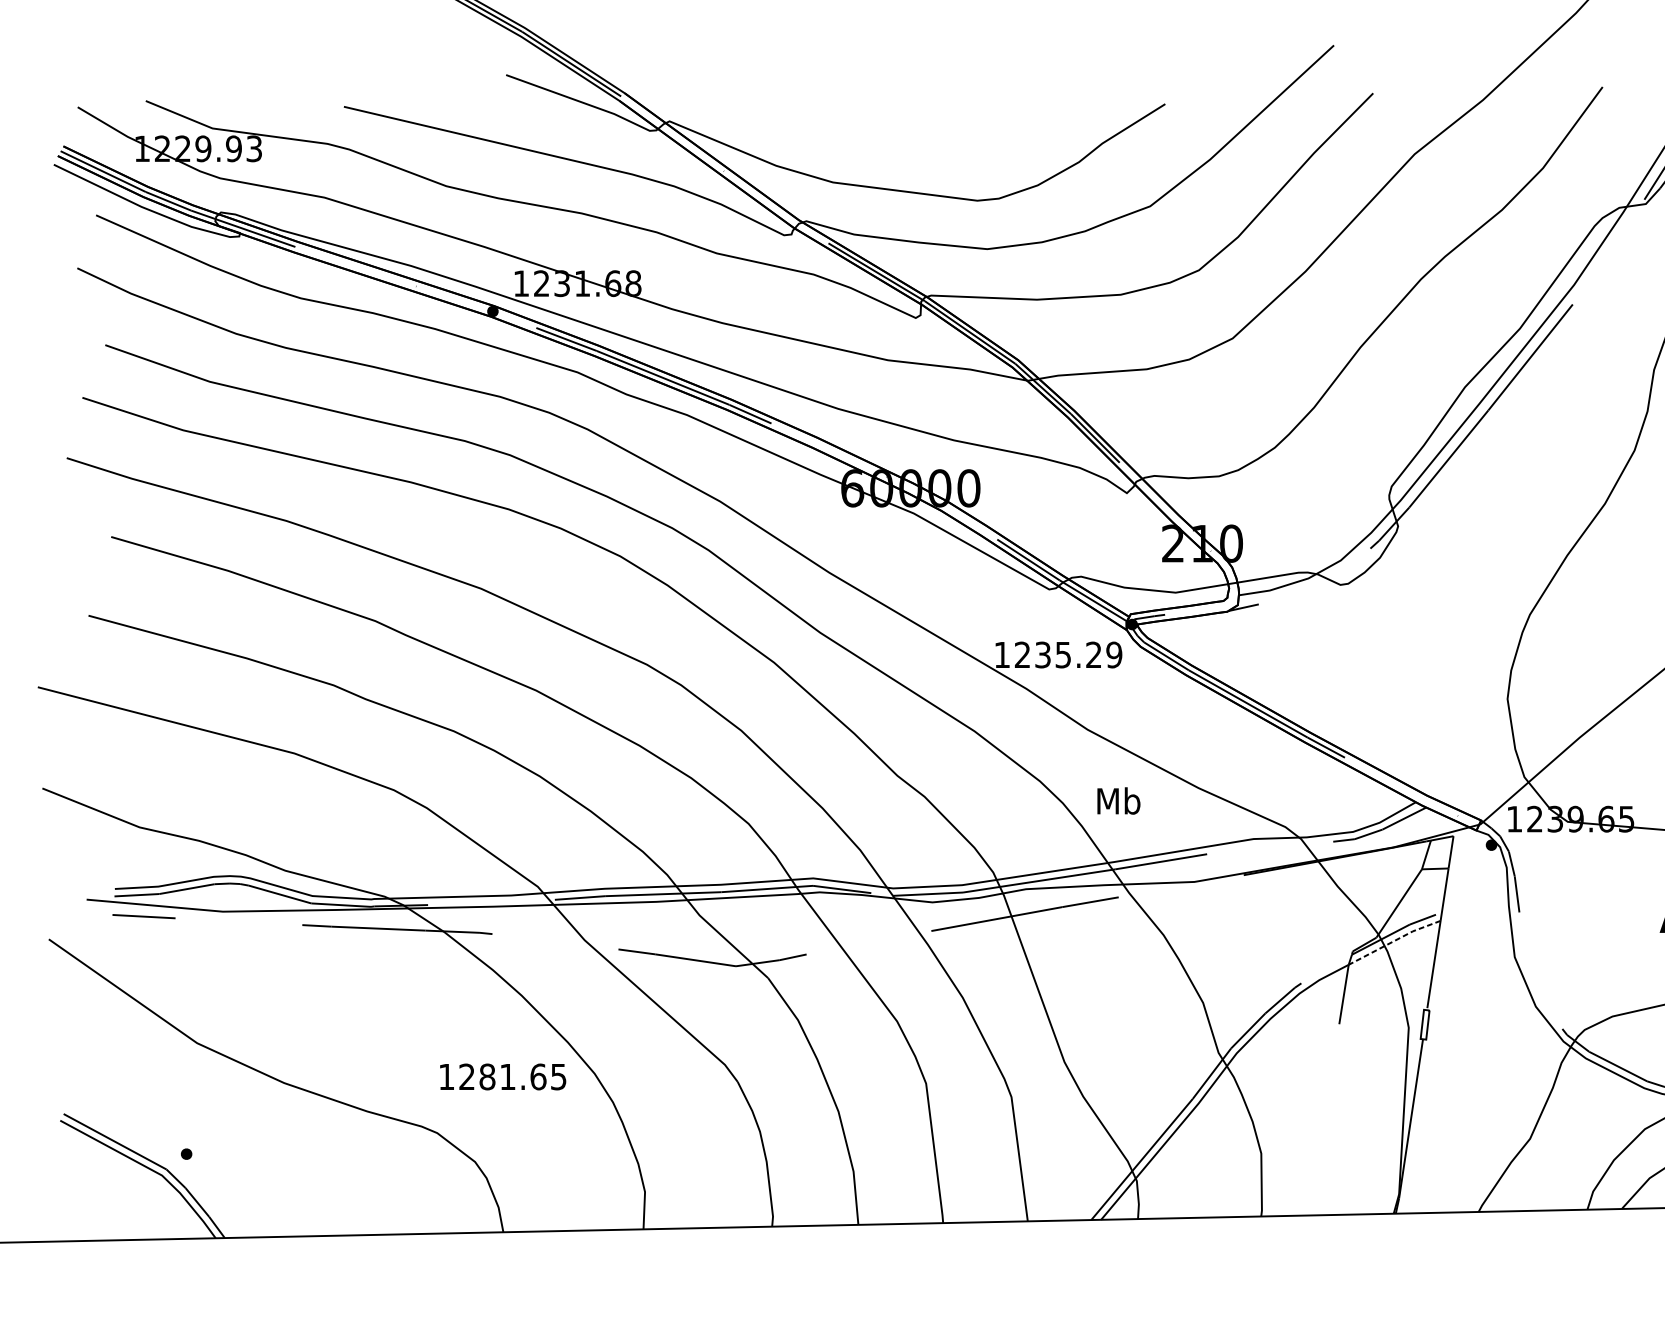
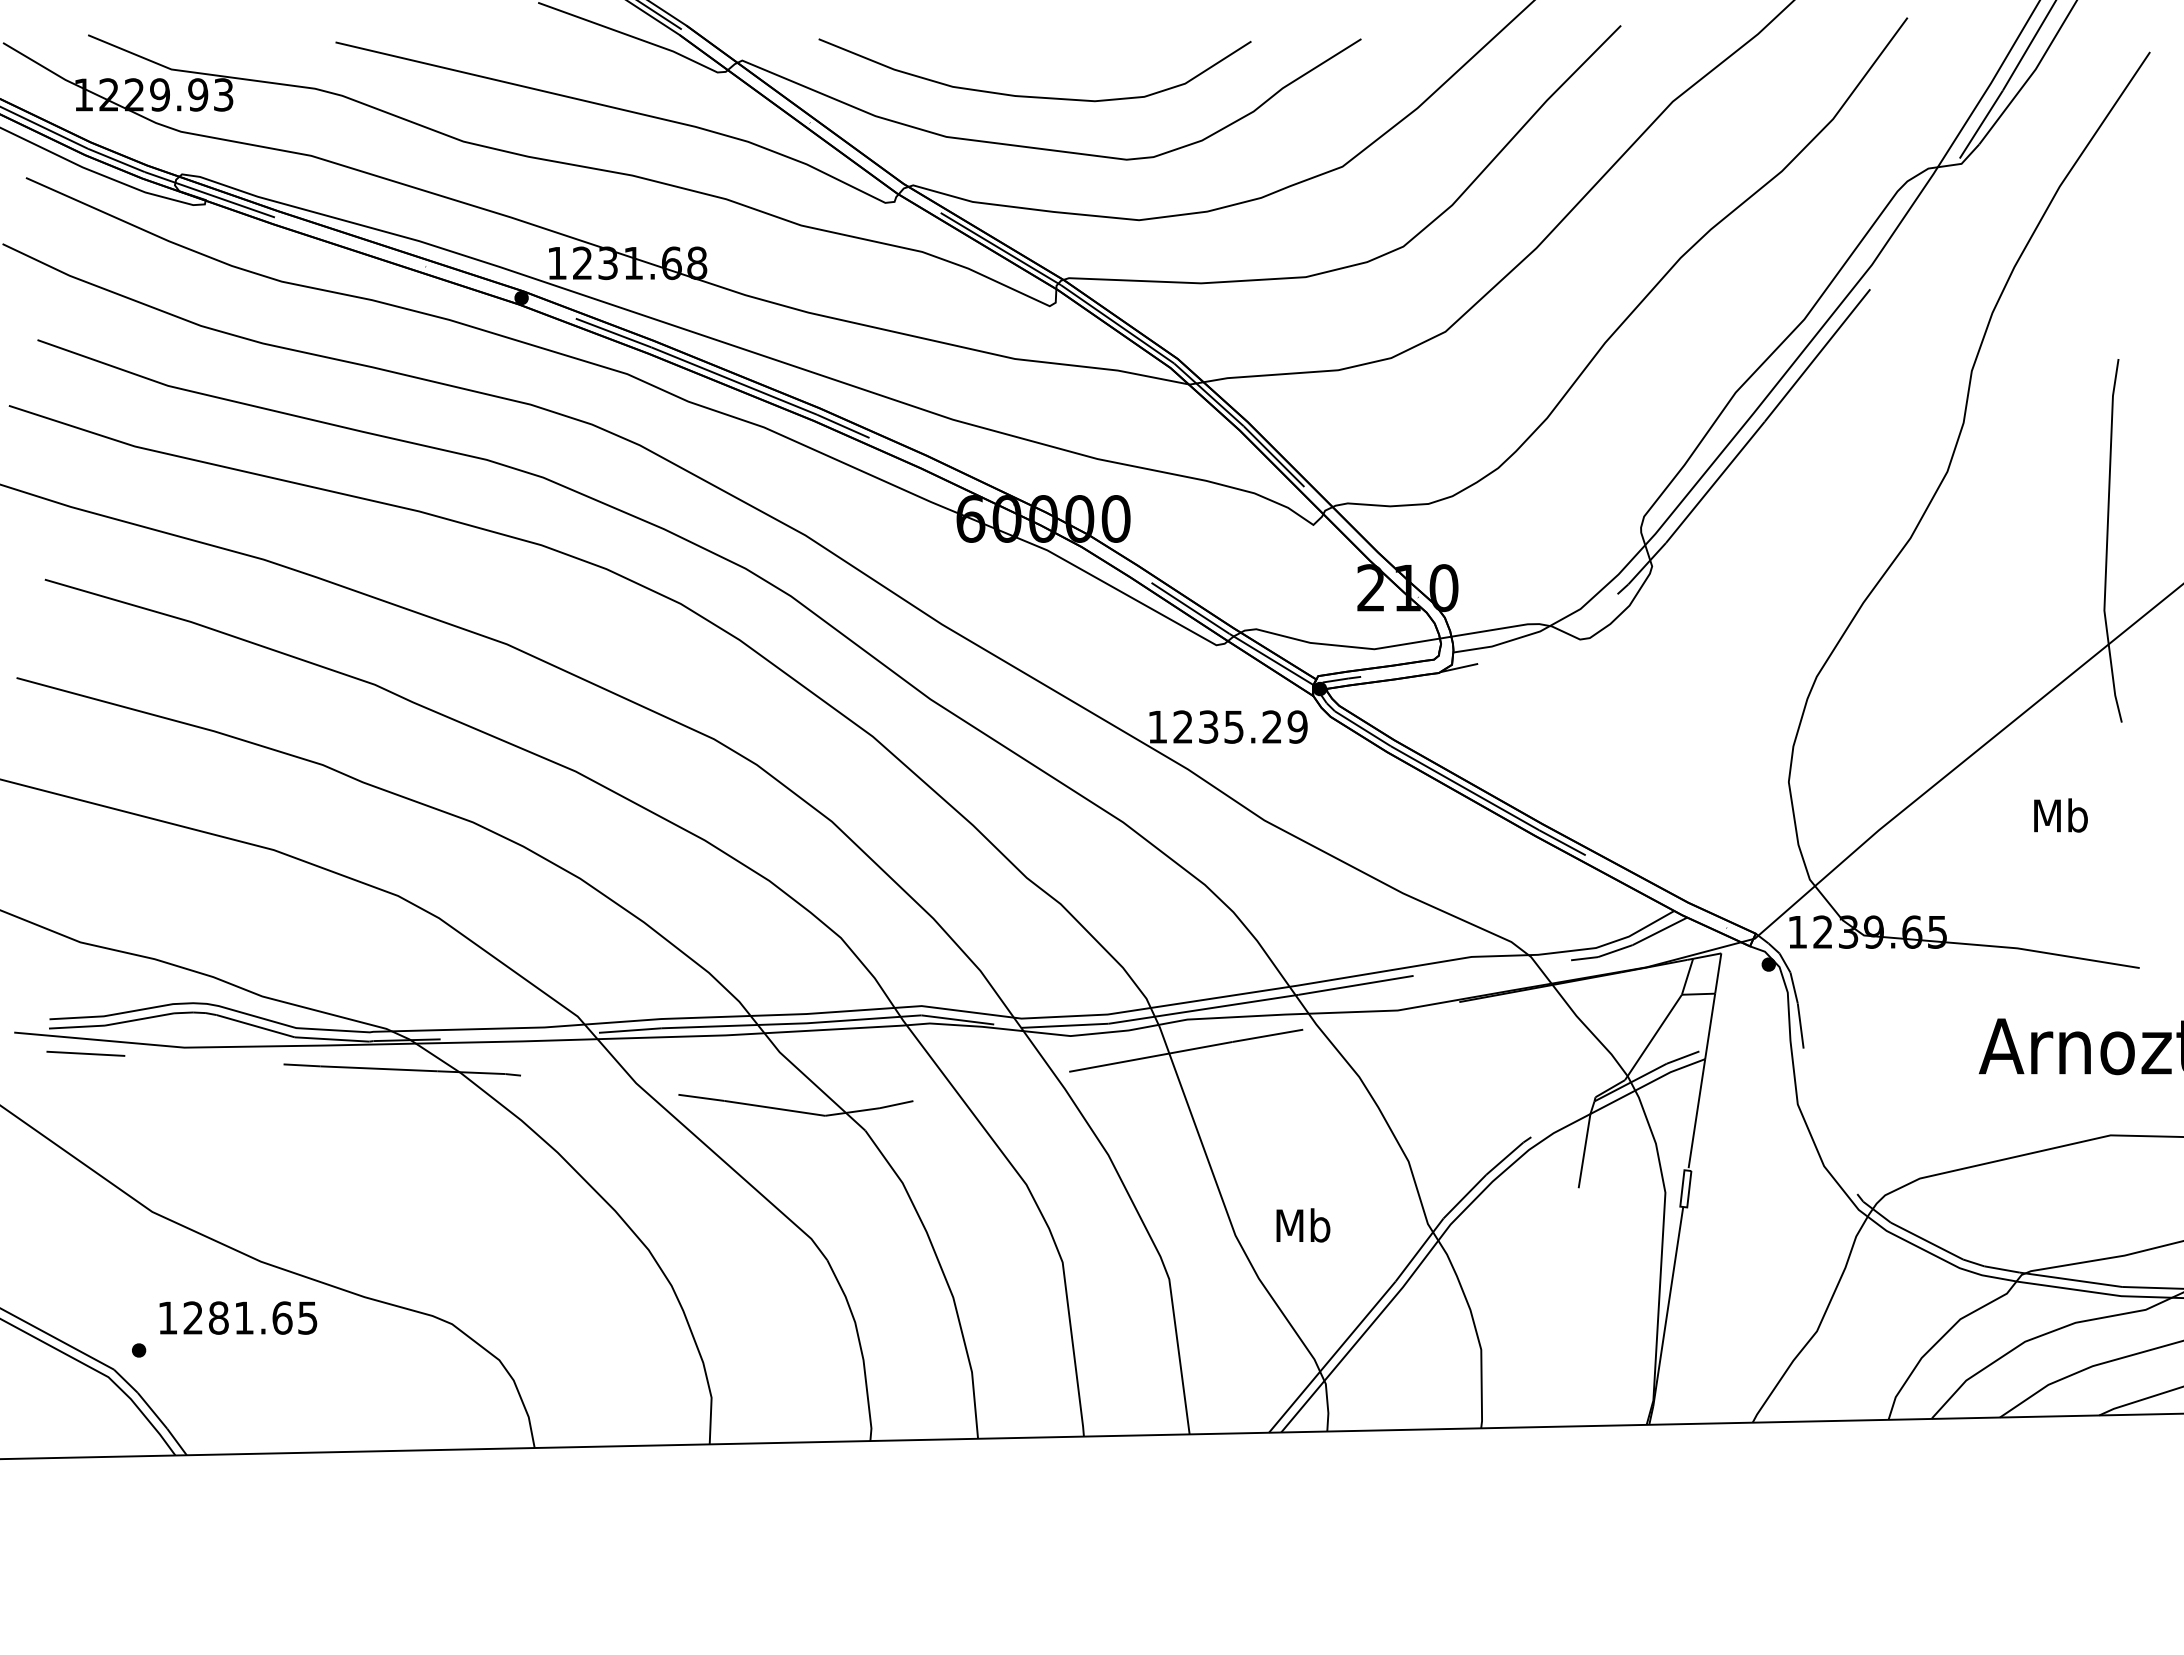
curve: (897, 149) -> (1027, 95), added
text: (1118, 801) -> (1303, 1225), moved
line: (1393, 941) -> (1646, 1084), dashed -> solid
text: (503, 1076) -> (238, 1317), moved

